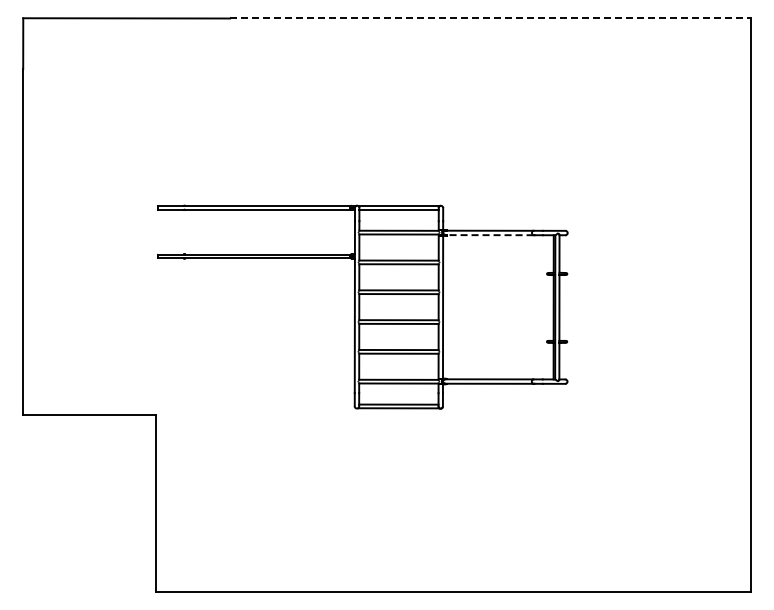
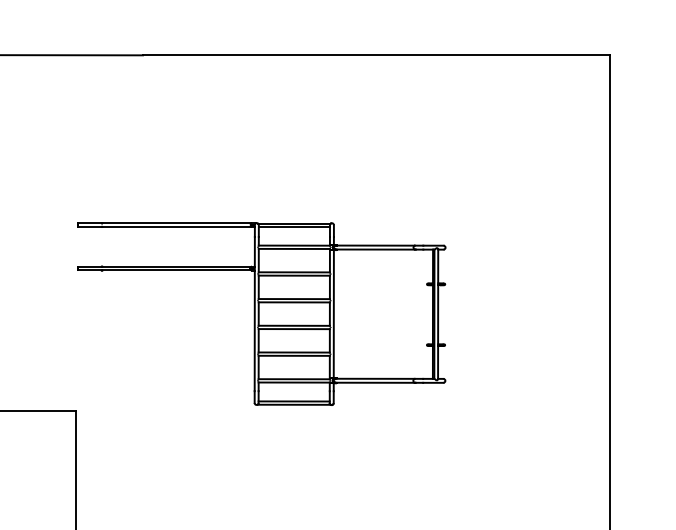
line: (490, 18) -> (376, 55), dashed -> solid
line: (489, 235) -> (375, 249), dashed -> solid

